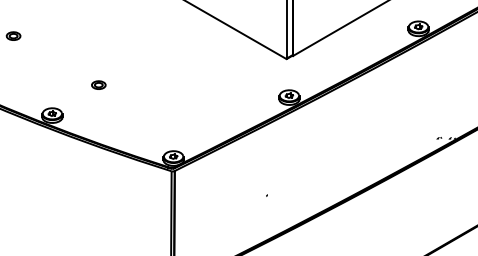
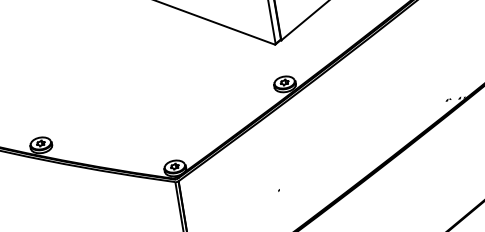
part: (98, 84) -> (83, 104), removed

